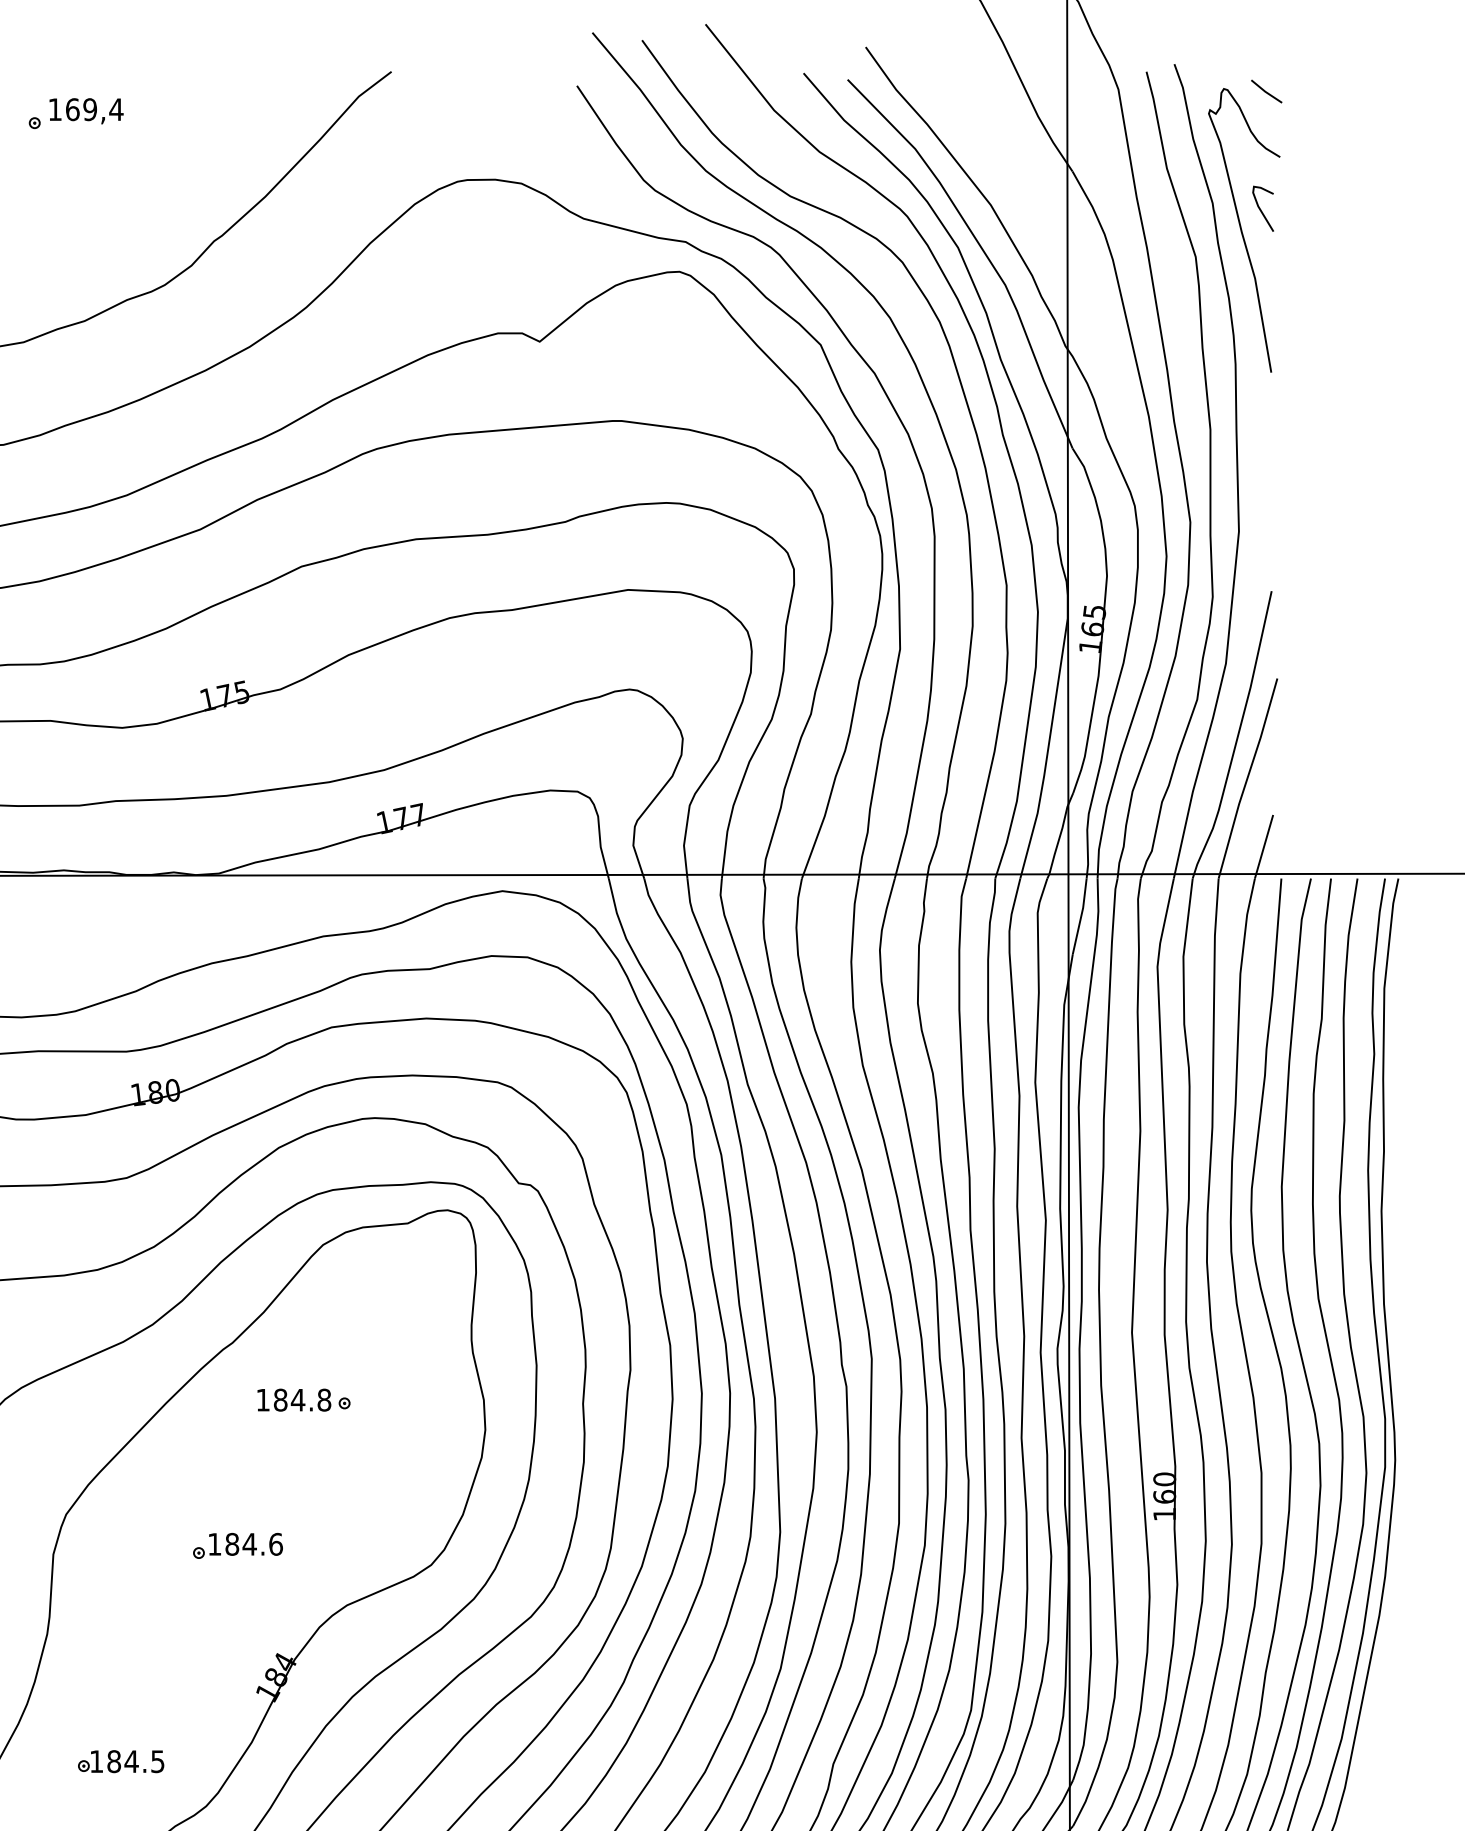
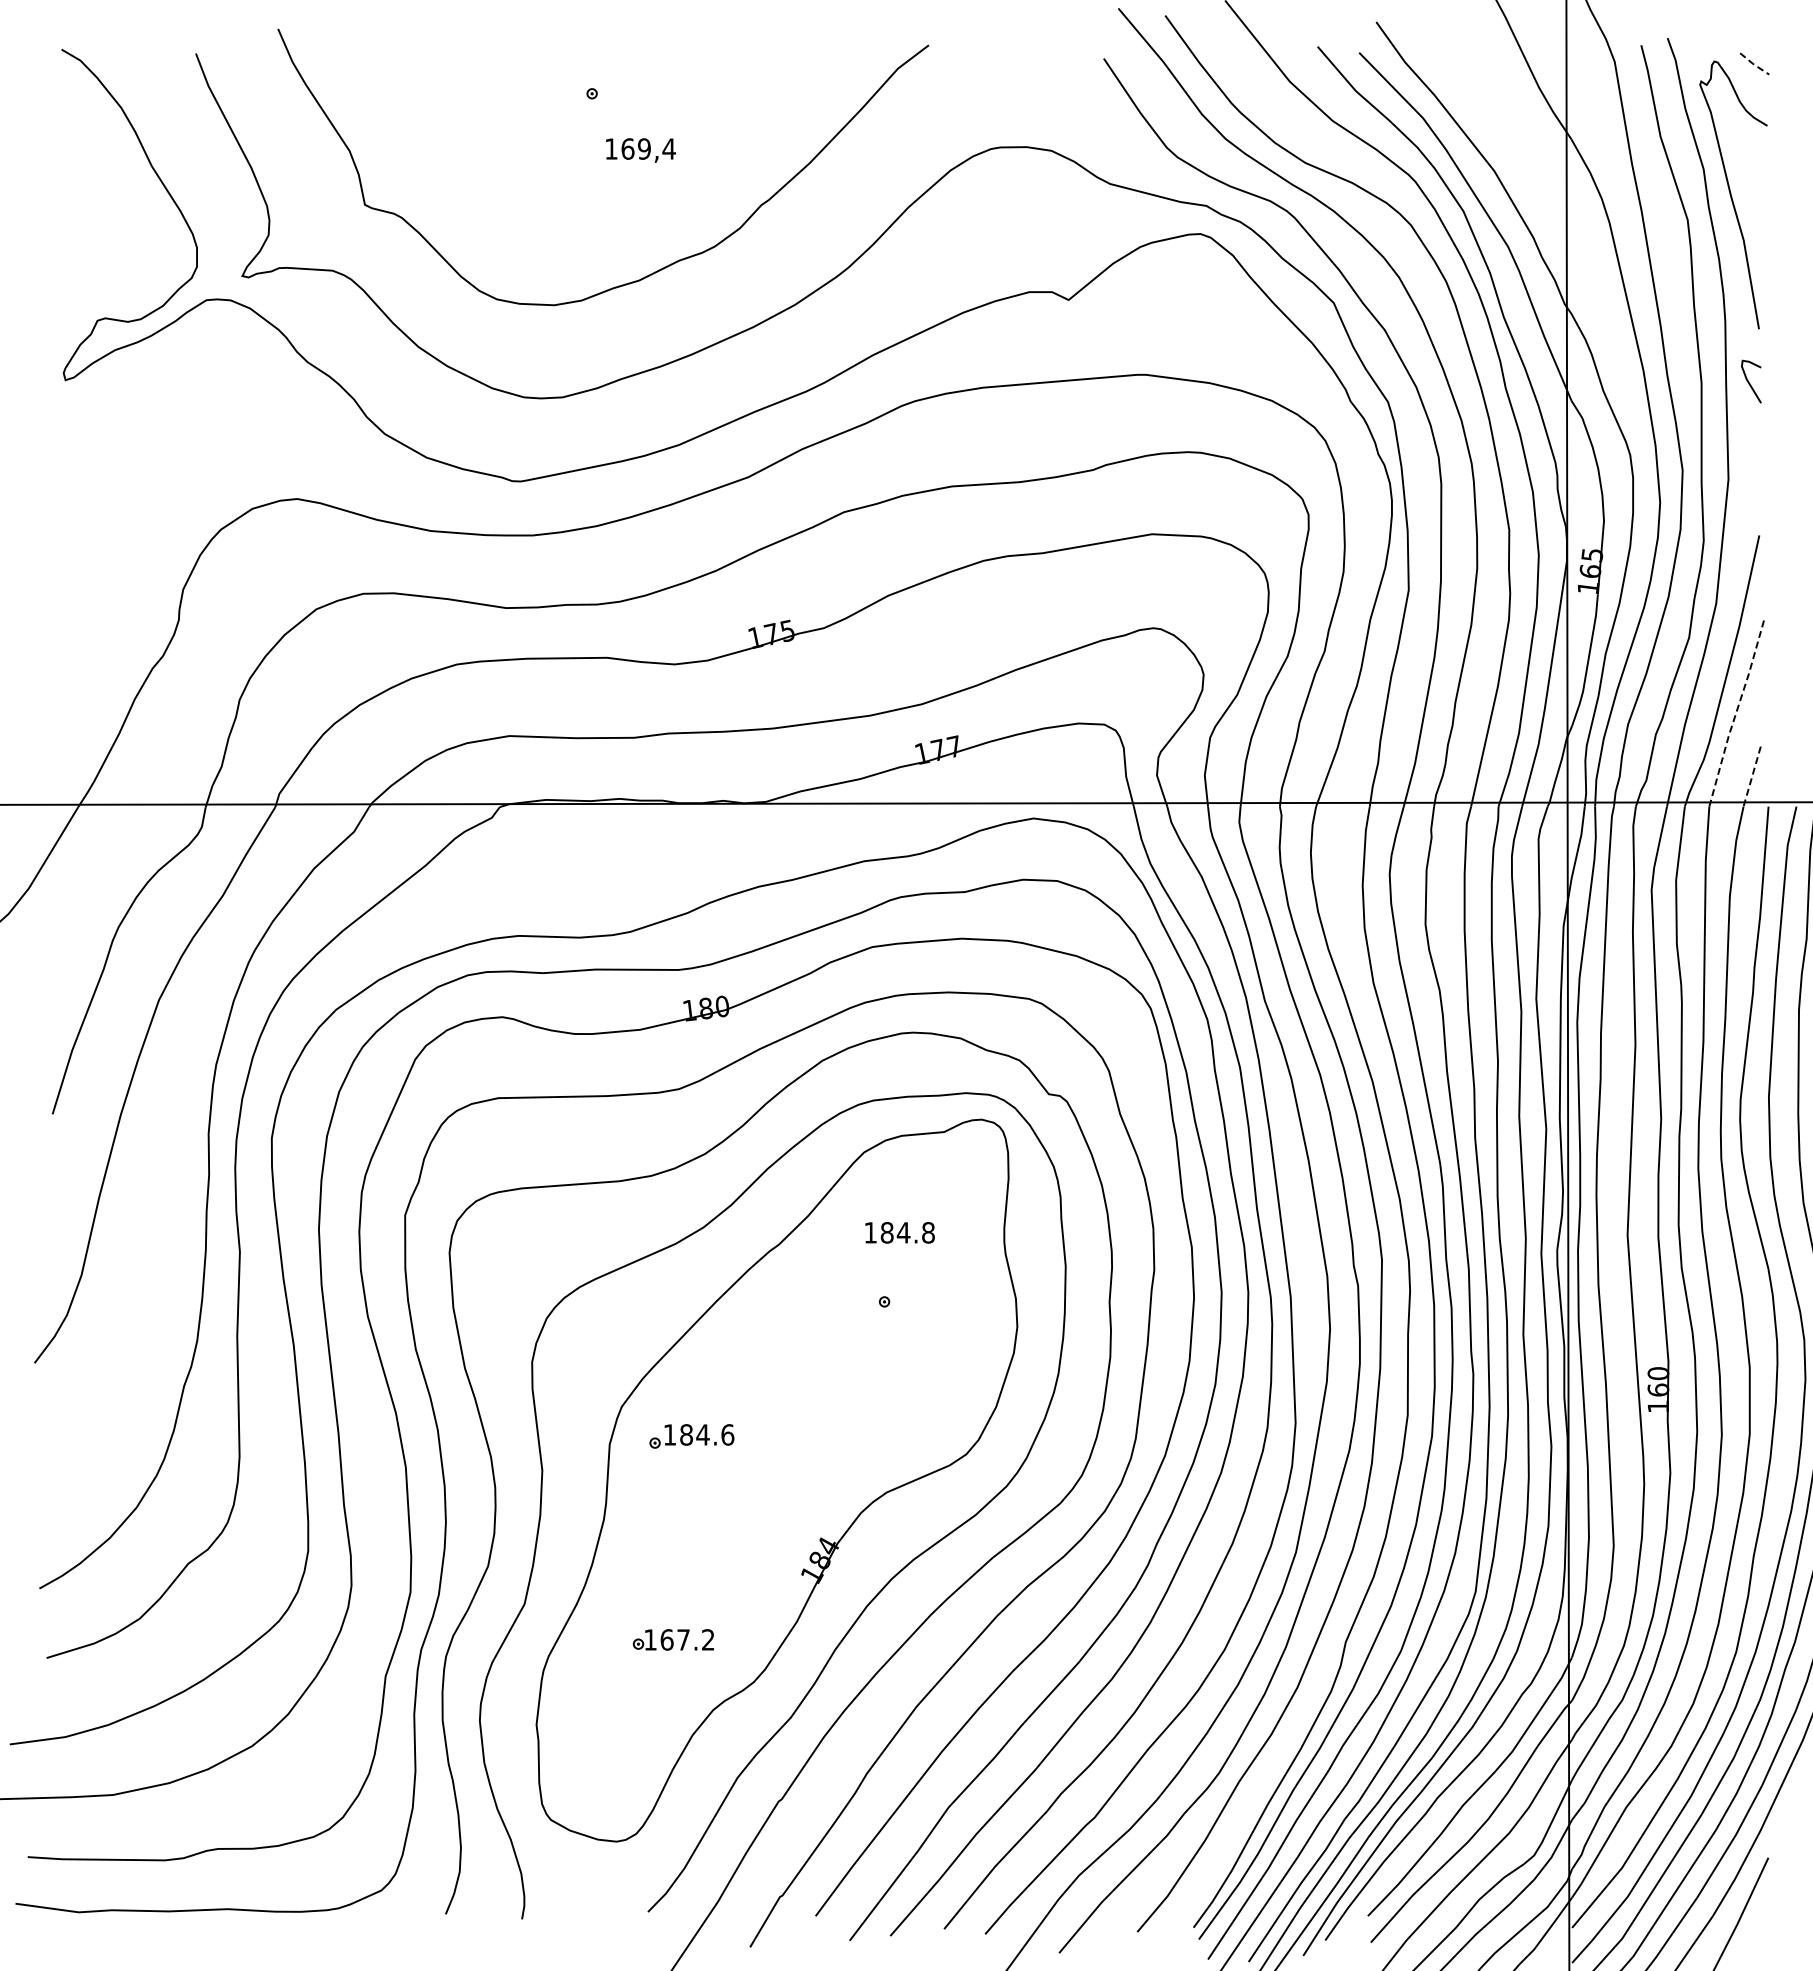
line: (1266, 92) -> (1754, 64), solid -> dashed
text: (86, 111) -> (640, 150), moved
curve: (1261, 208) -> (1749, 381), moved
line: (1247, 777) -> (1736, 711), solid -> dashed
line: (1264, 847) -> (1752, 777), solid -> dashed
text: (293, 1399) -> (899, 1232), moved
part: (237, 1546) -> (691, 1436), moved
text: (135, 1761) -> (687, 1639), 184.5 -> 167.2

